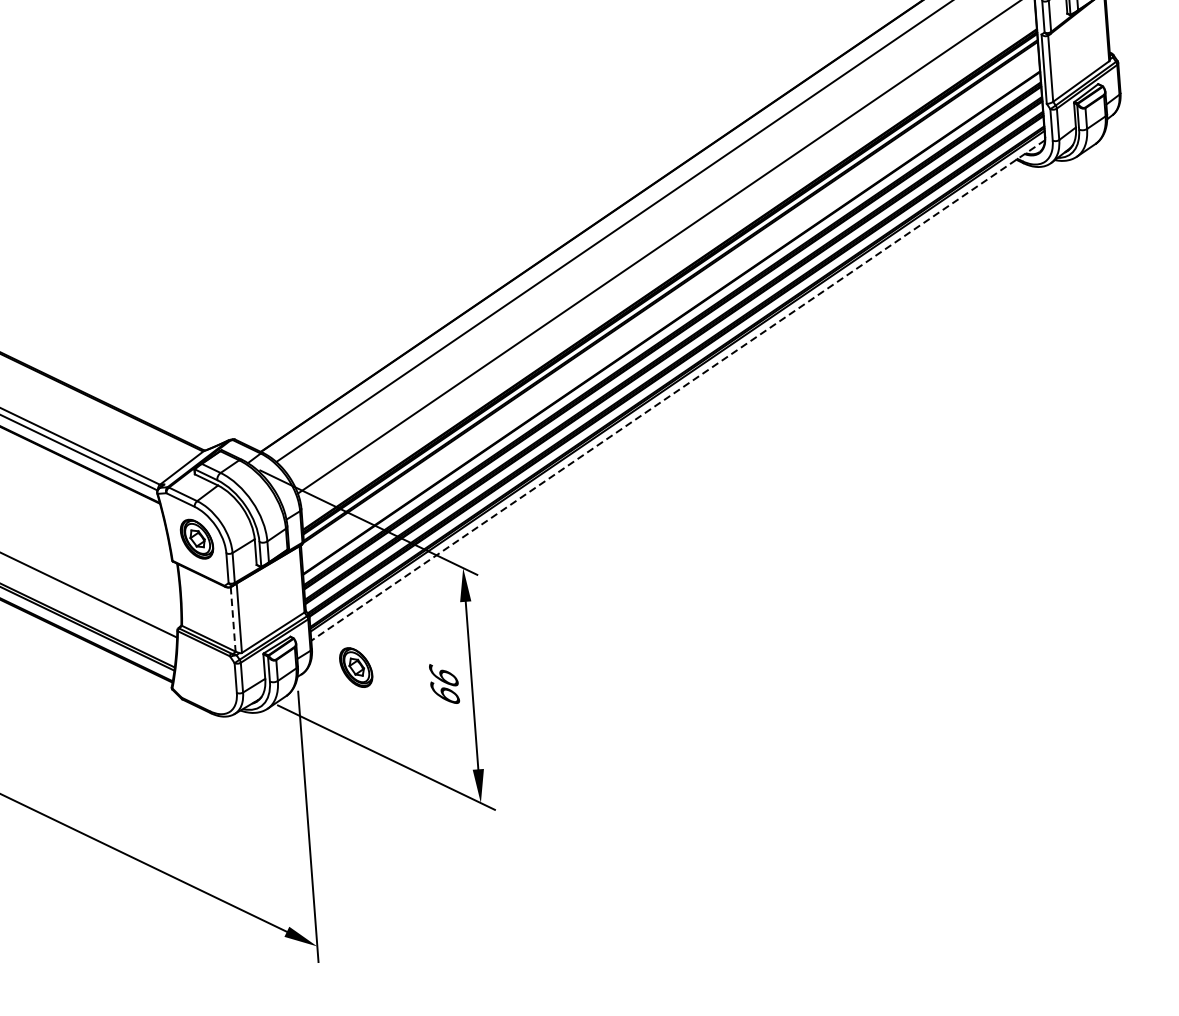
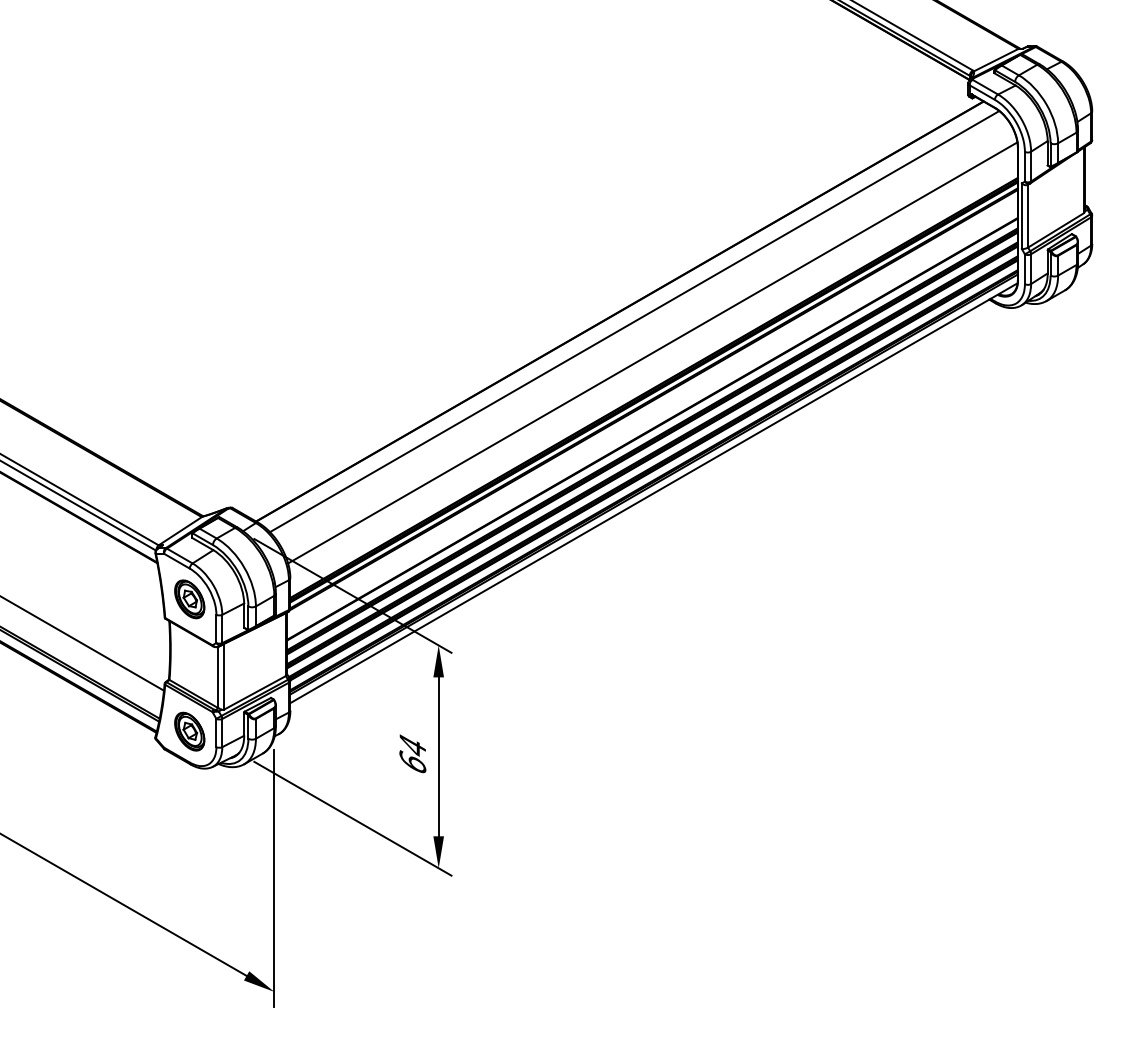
line: (677, 390) -> (653, 493), dashed -> solid
line: (233, 619) -> (218, 677), dashed -> solid
part: (355, 667) -> (189, 731), moved
text: (443, 674) -> (412, 744), 66 -> 64

